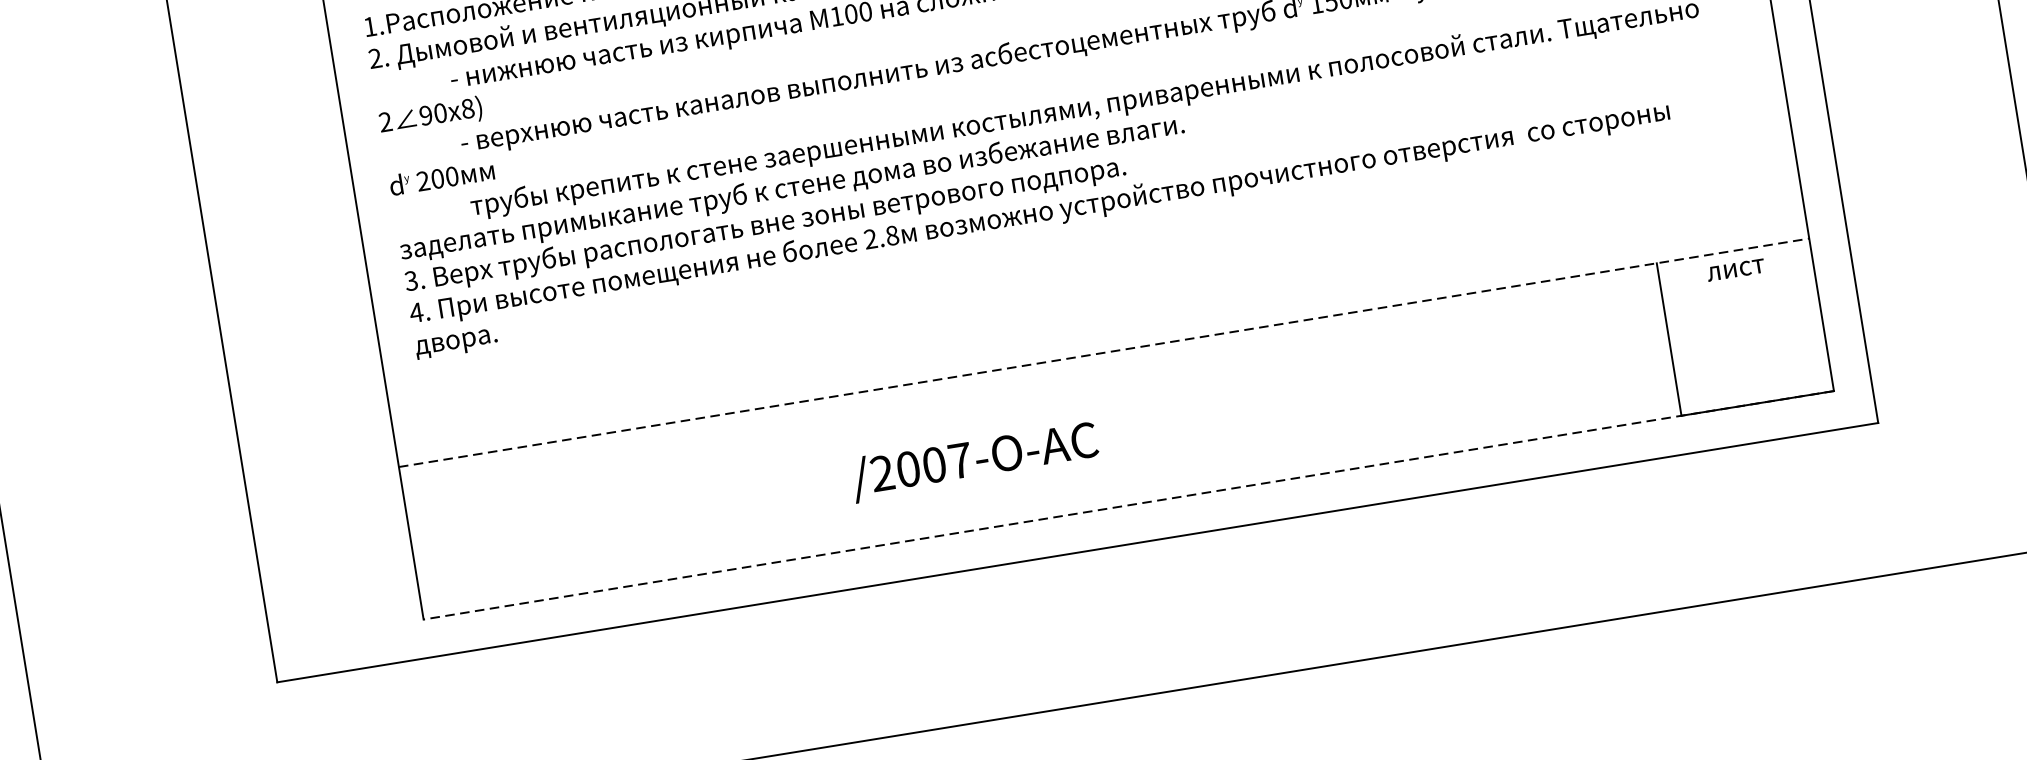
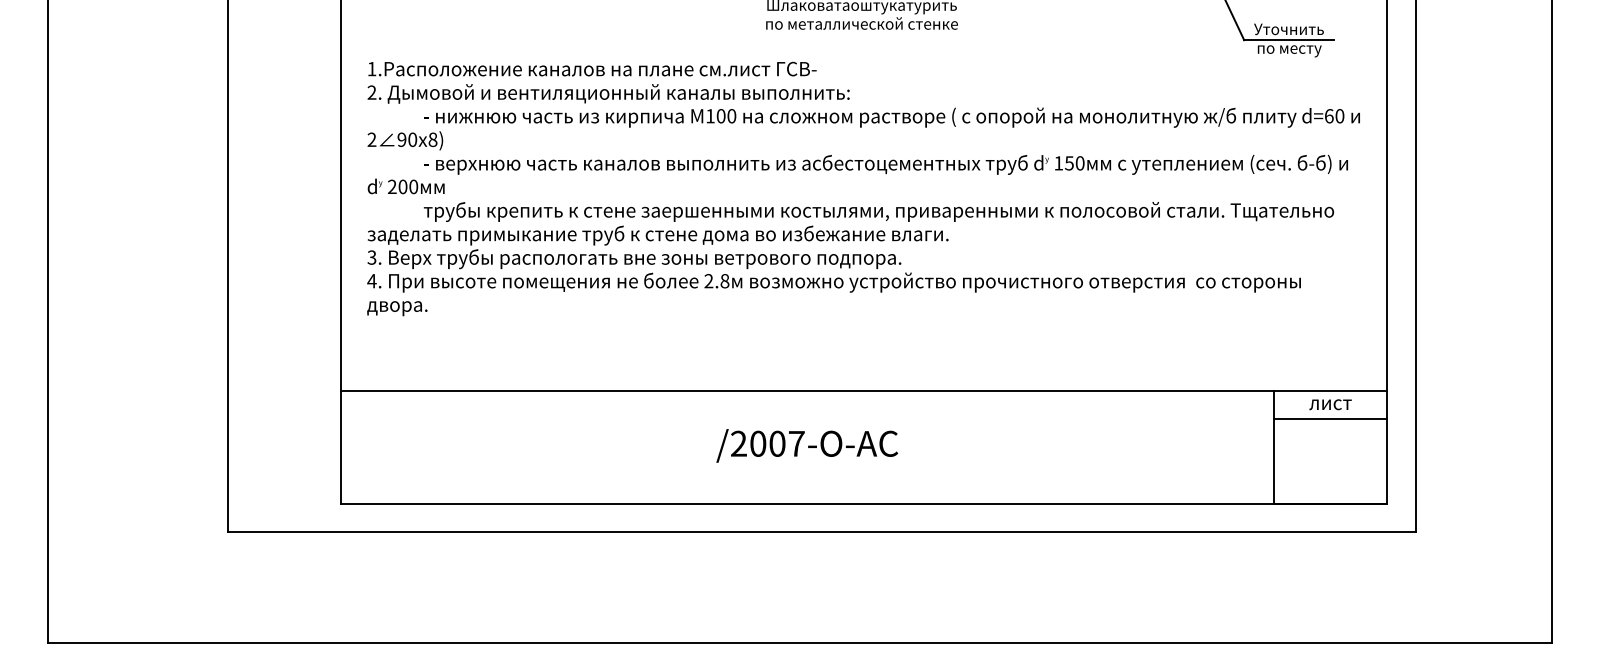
line: (1738, 288) -> (1330, 418), added
line: (1104, 352) -> (864, 390), dashed -> solid
text: (975, 460) -> (807, 445), moved
line: (1127, 505) -> (863, 503), dashed -> solid

